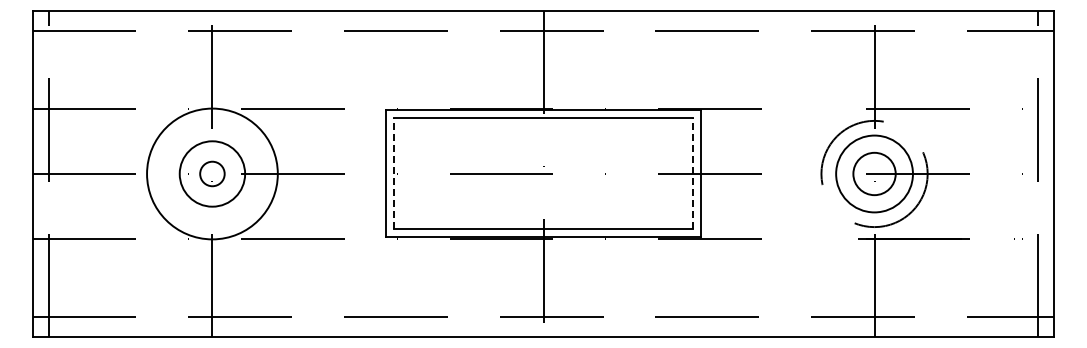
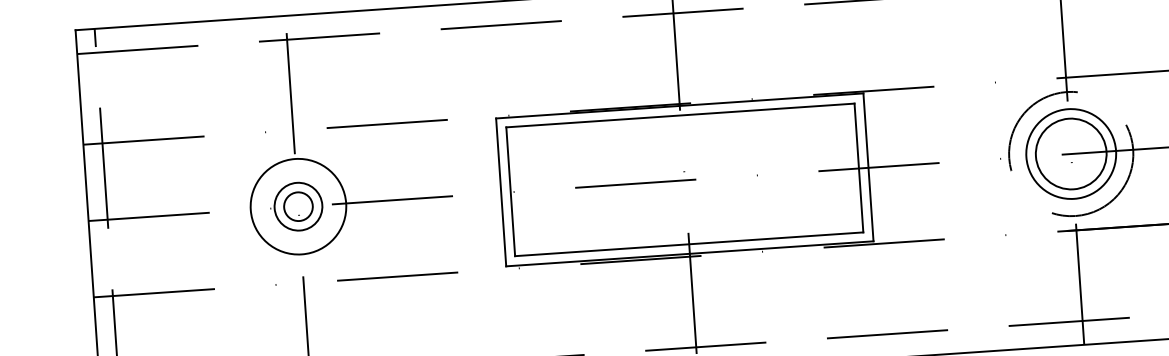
circle: (212, 173) -> (298, 206), size x0.62
circle: (212, 173) -> (298, 206), size x0.62
line: (394, 173) -> (510, 191), dashed -> solid
line: (692, 173) -> (858, 167), dashed -> solid
circle: (874, 173) -> (1071, 153), size x1.43

